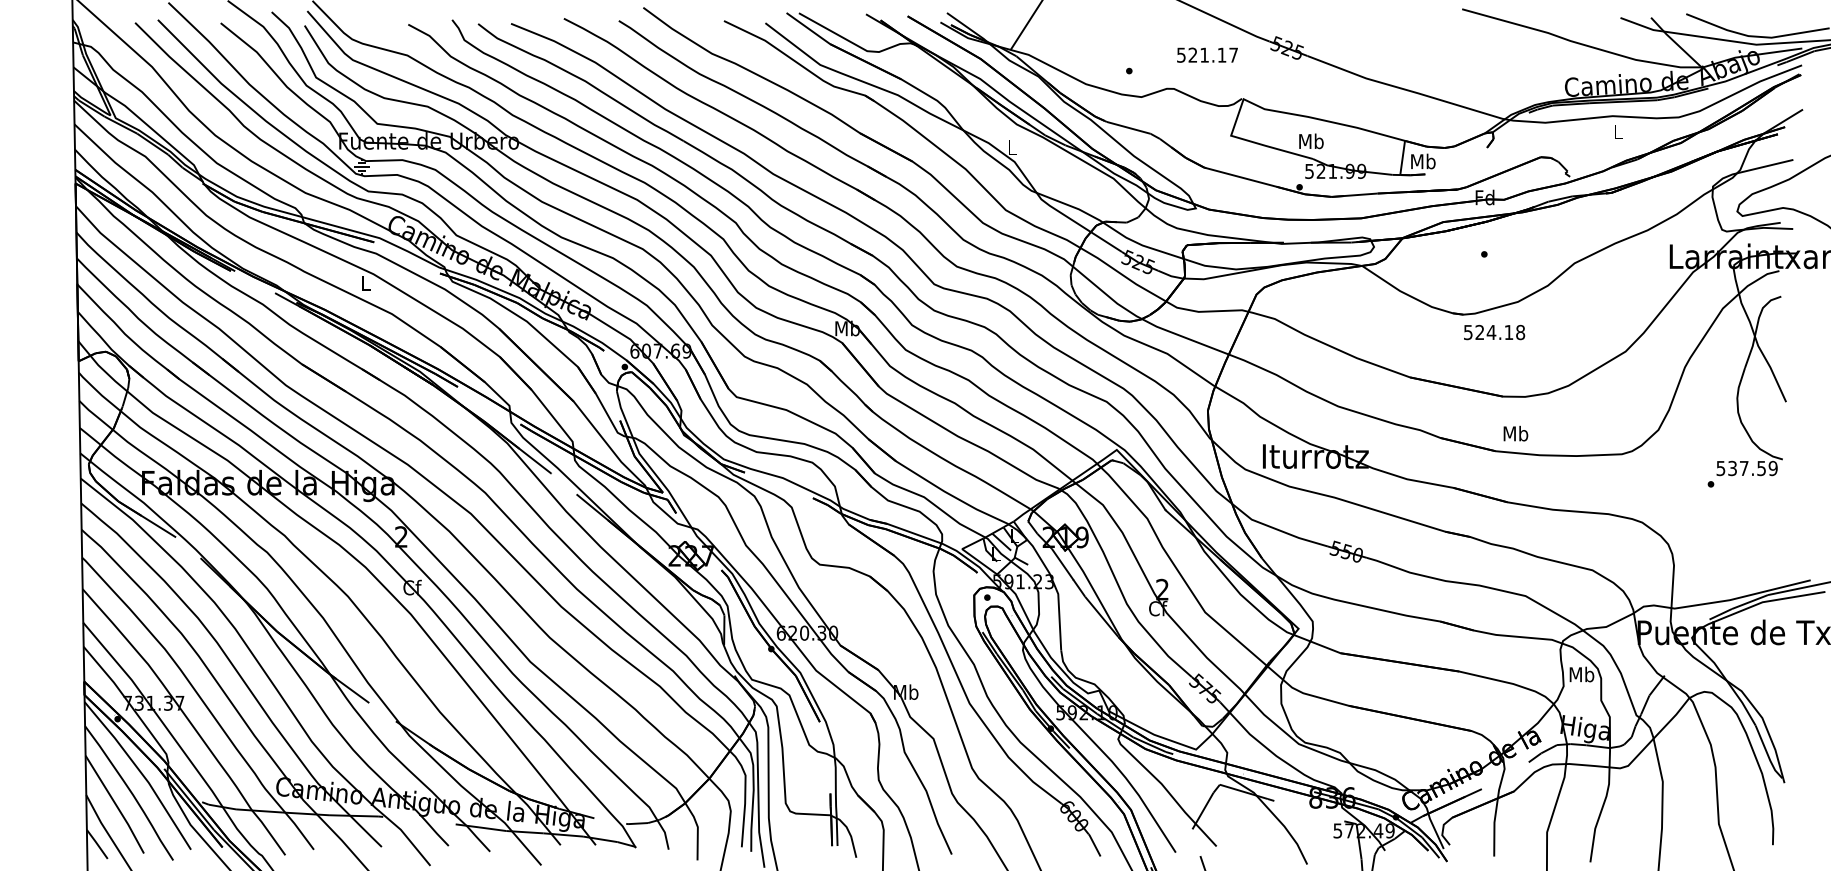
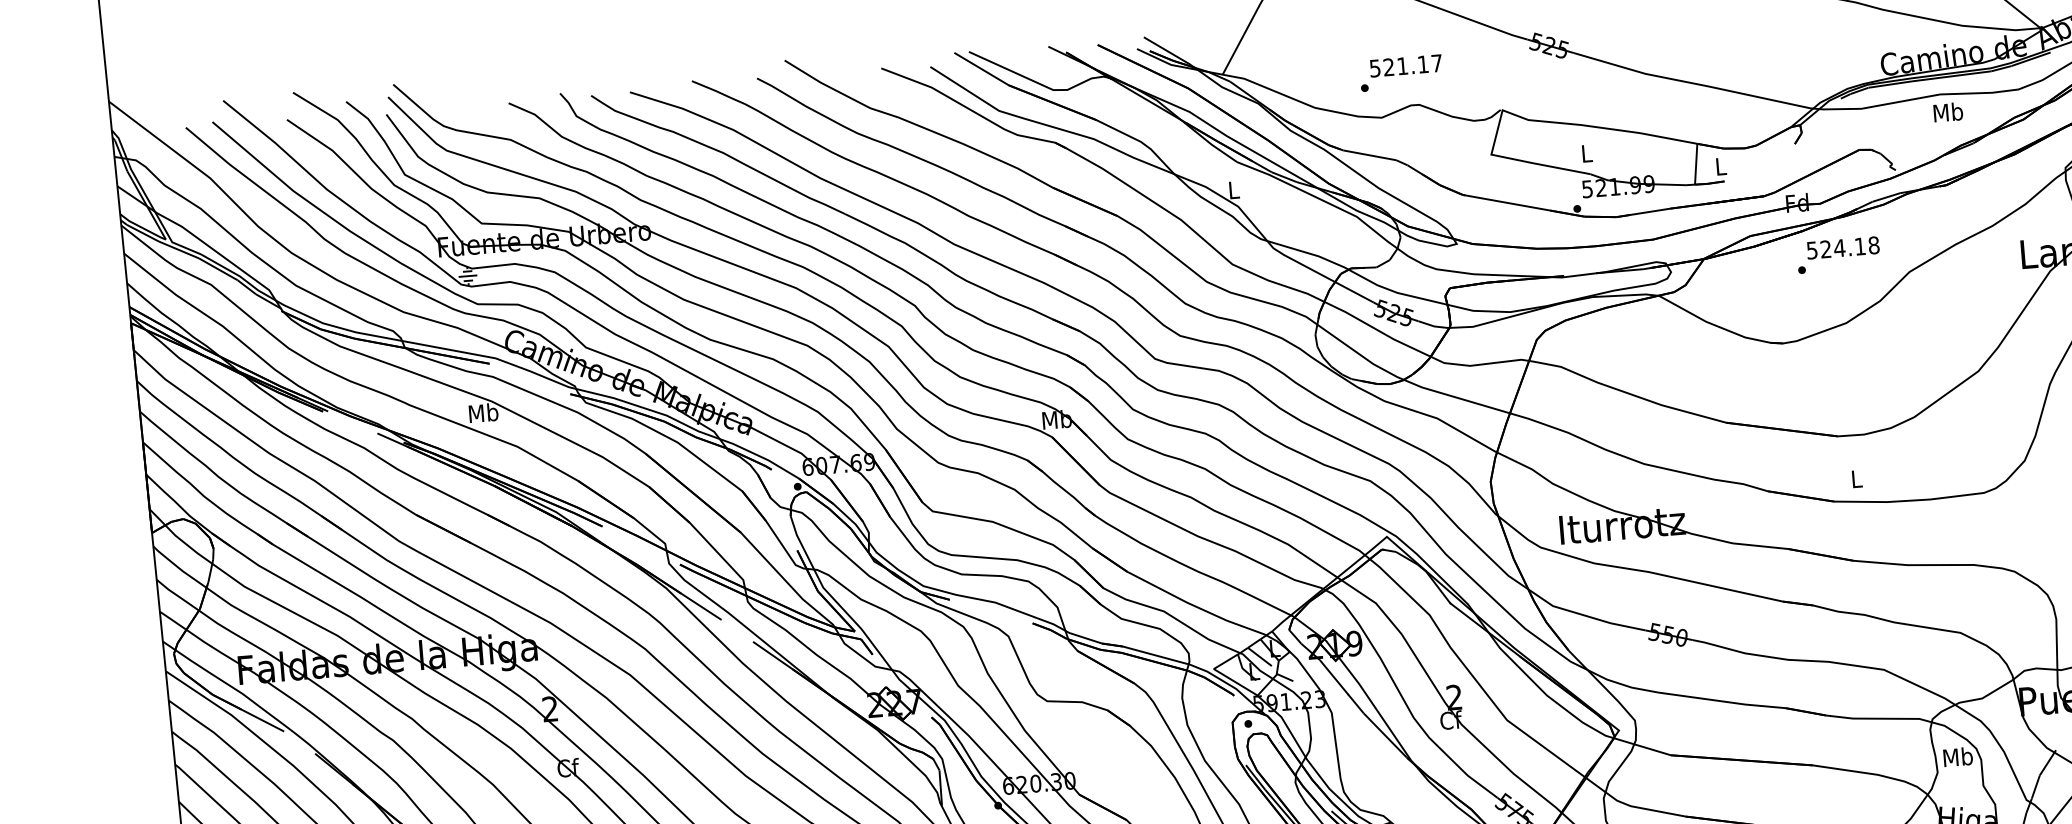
text: (1207, 54) -> (1406, 65), moved
text: (1618, 131) -> (1948, 112), L -> Mb
text: (1311, 141) -> (1586, 153), Mb -> L
text: (1423, 161) -> (1721, 166), Mb -> L
text: (365, 283) -> (483, 413), L -> Mb
text: (1494, 332) -> (1843, 247), moved
text: (1515, 433) -> (1856, 478), Mb -> L

